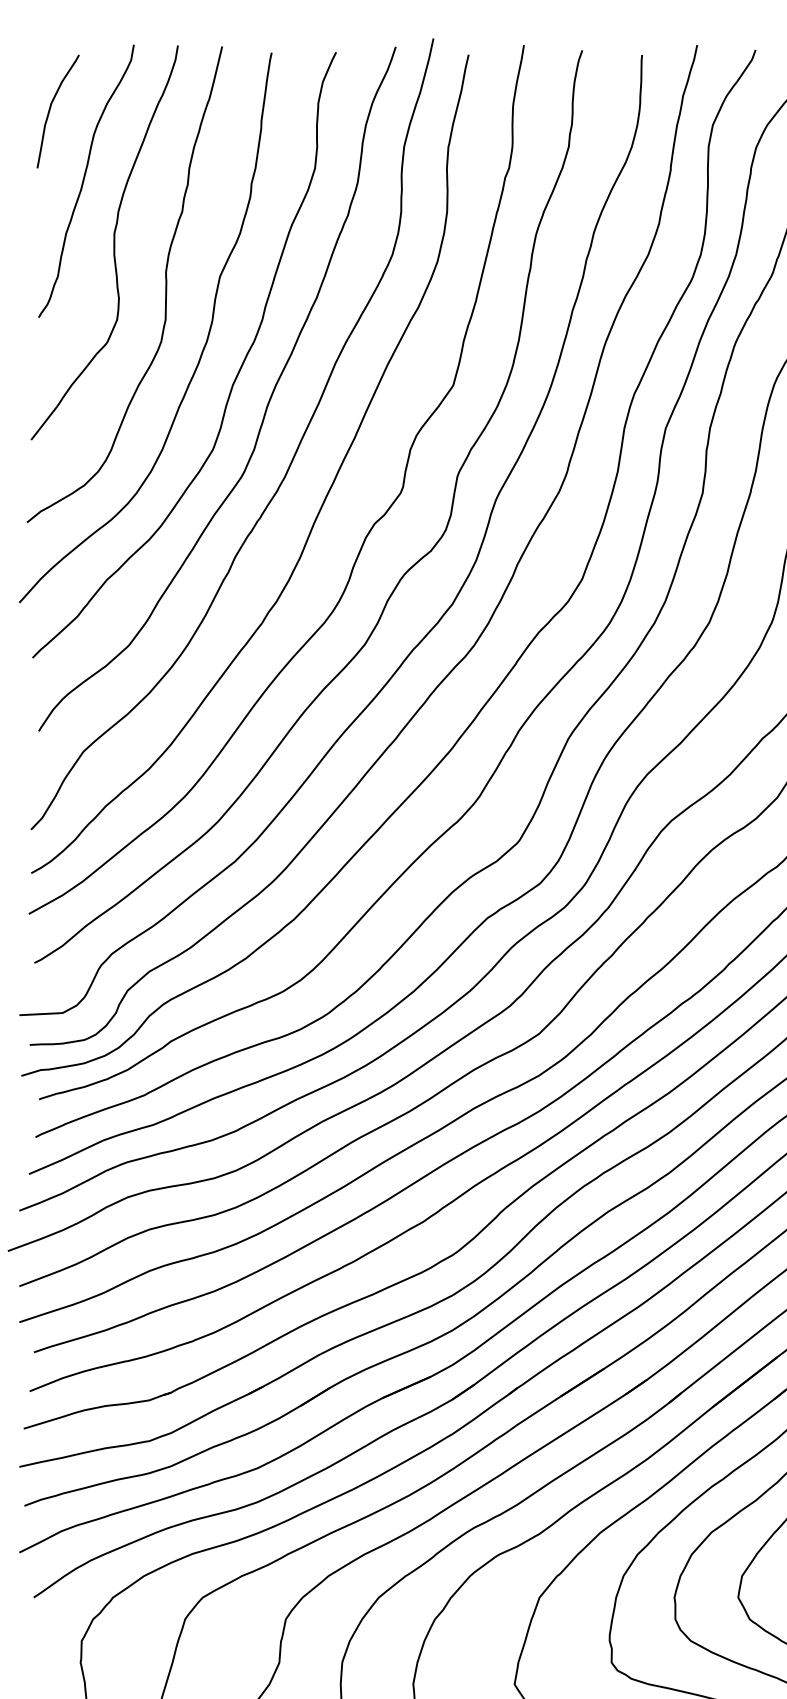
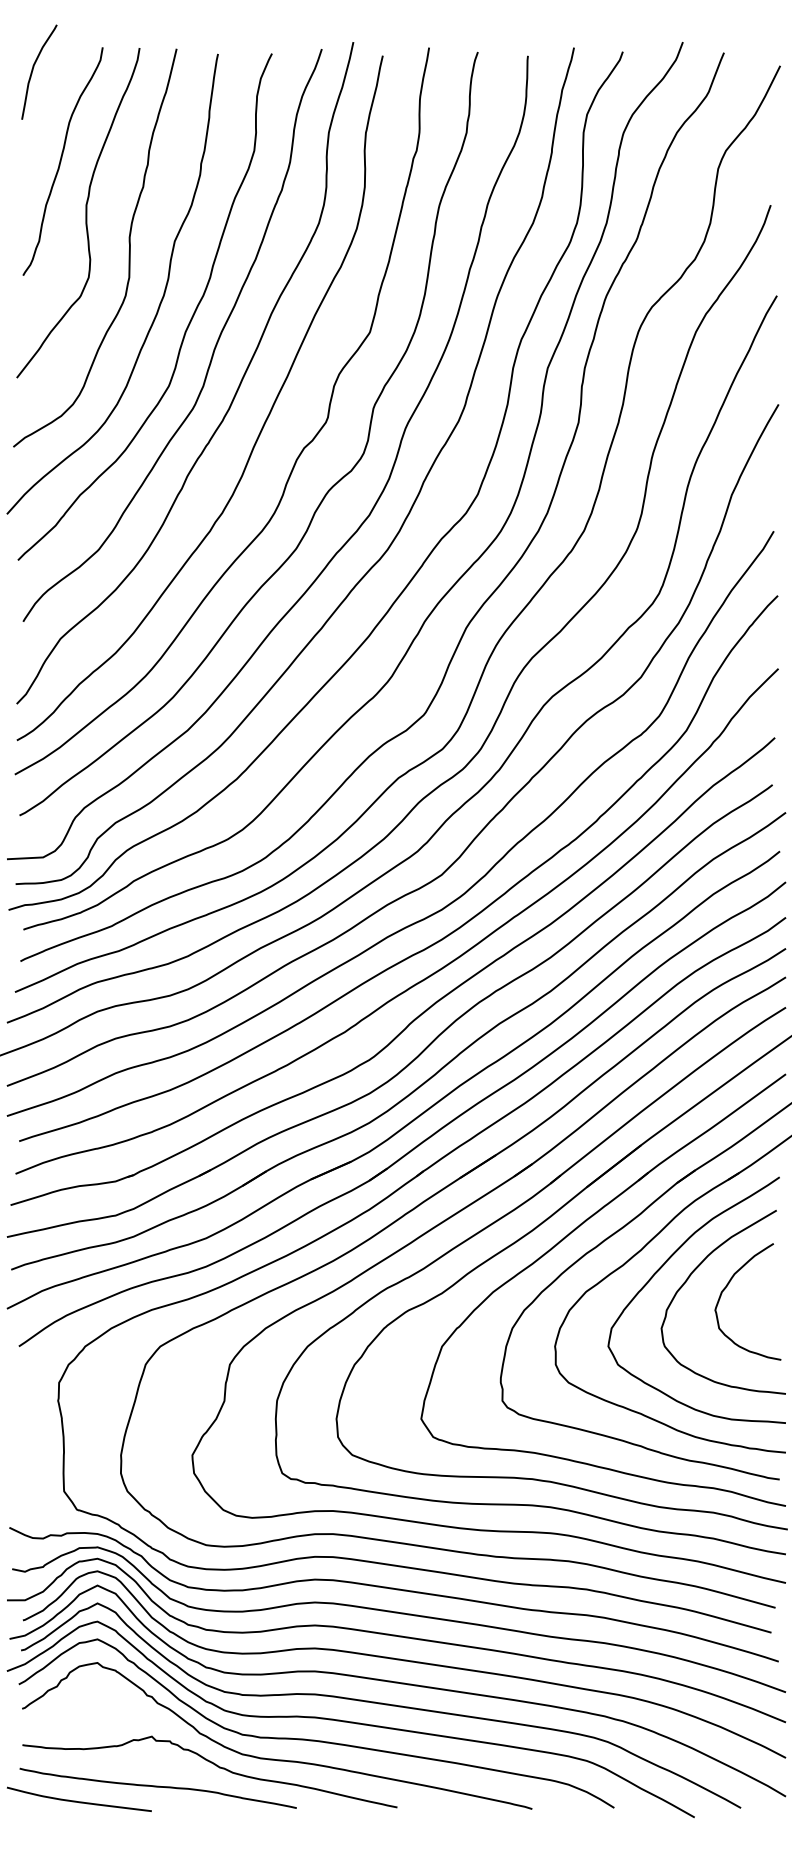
curve: (51, 109) -> (33, 70), moved

